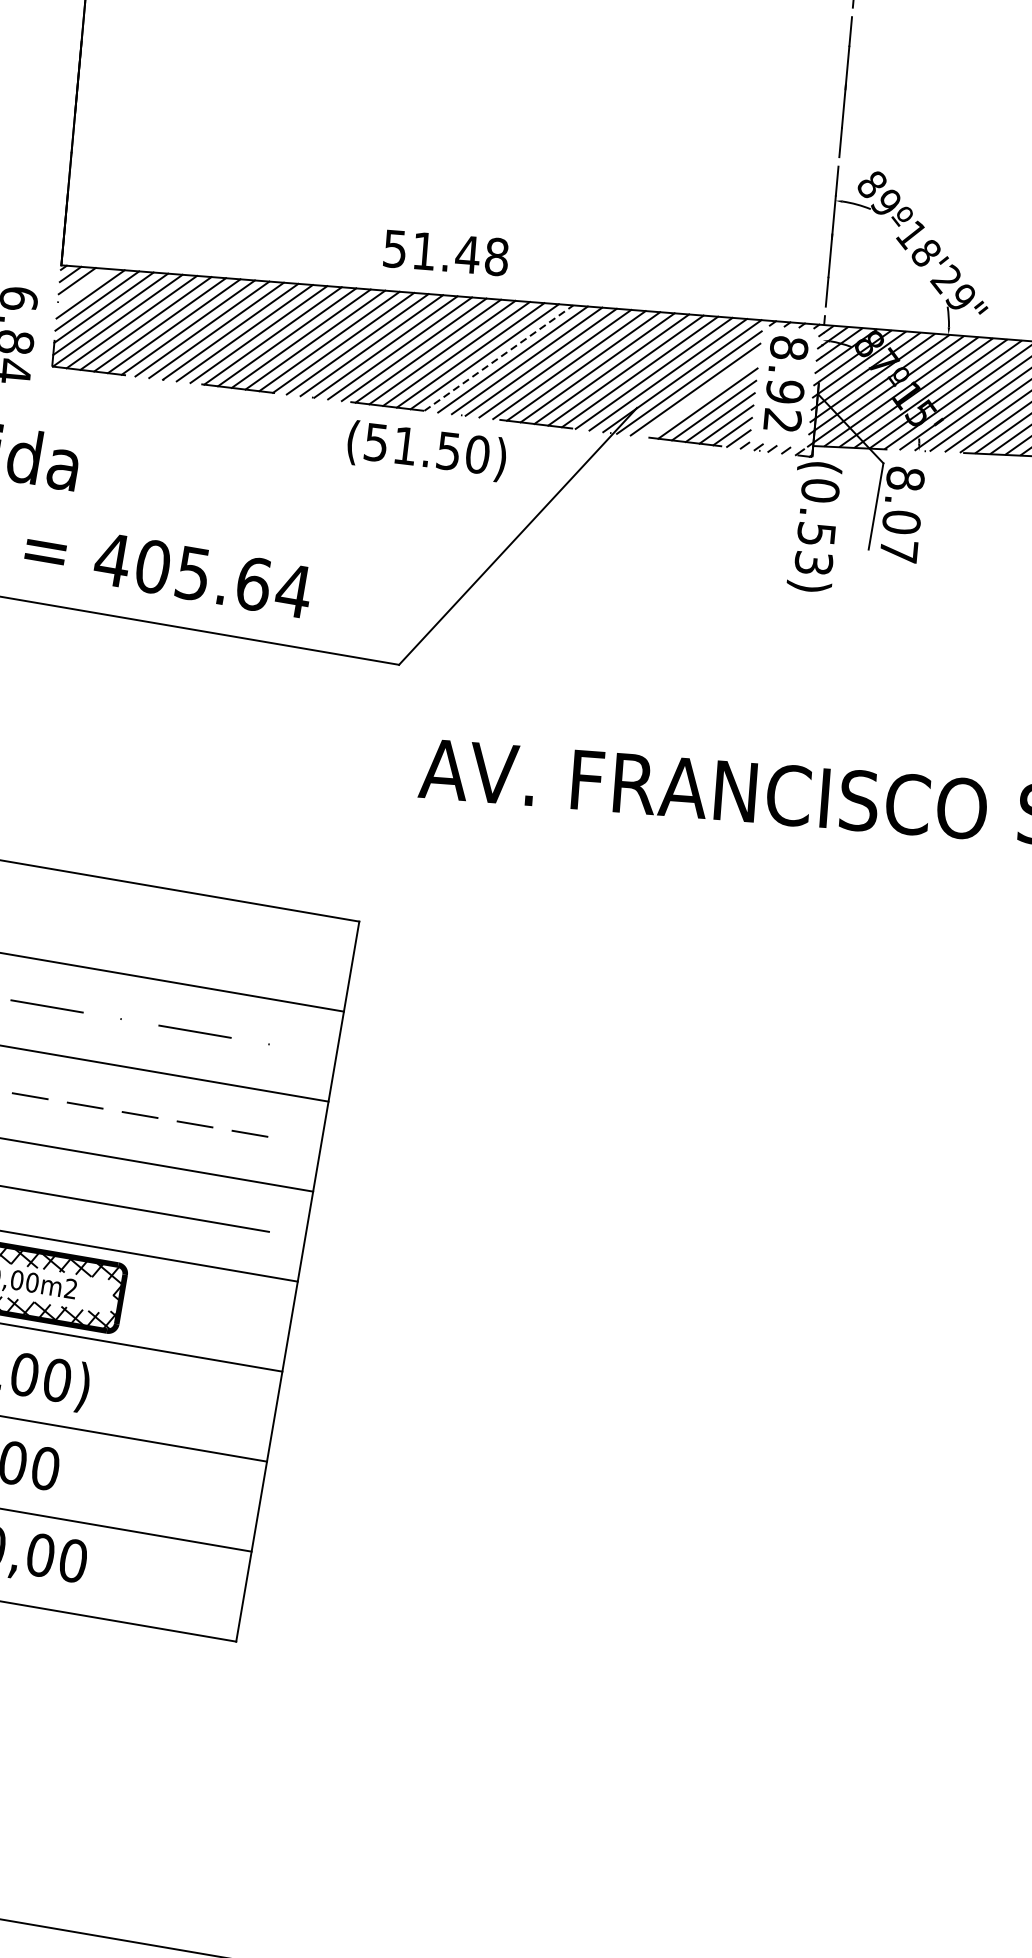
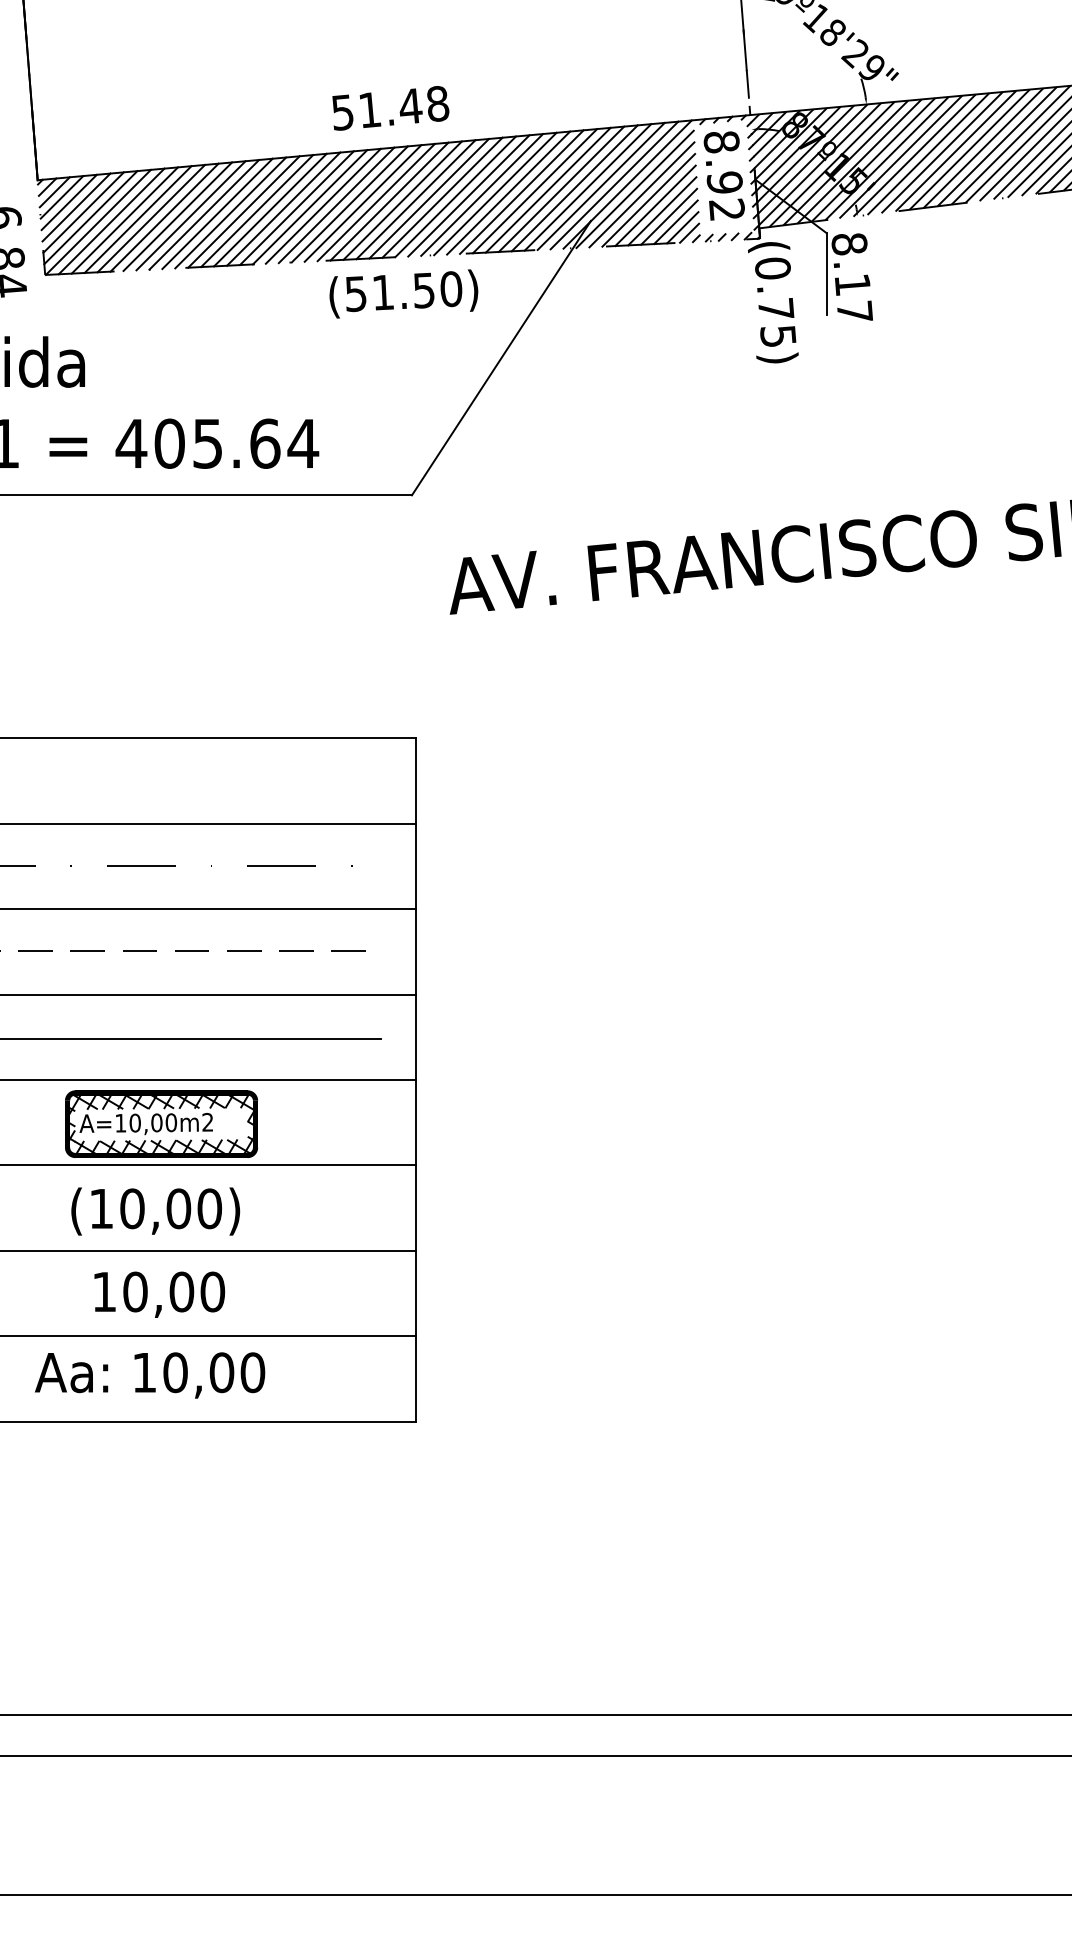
line: (83, 287) -> (61, 197), added
line: (499, 357) -> (456, 196), dashed -> solid
line: (701, 396) -> (648, 200), added
text: (901, 521) -> (852, 284), 8.07 -> 8.17
text: (815, 548) -> (777, 322), (0.53) -> (0.75)

